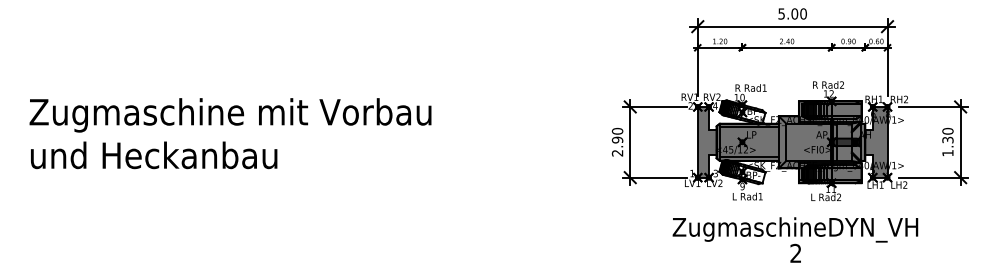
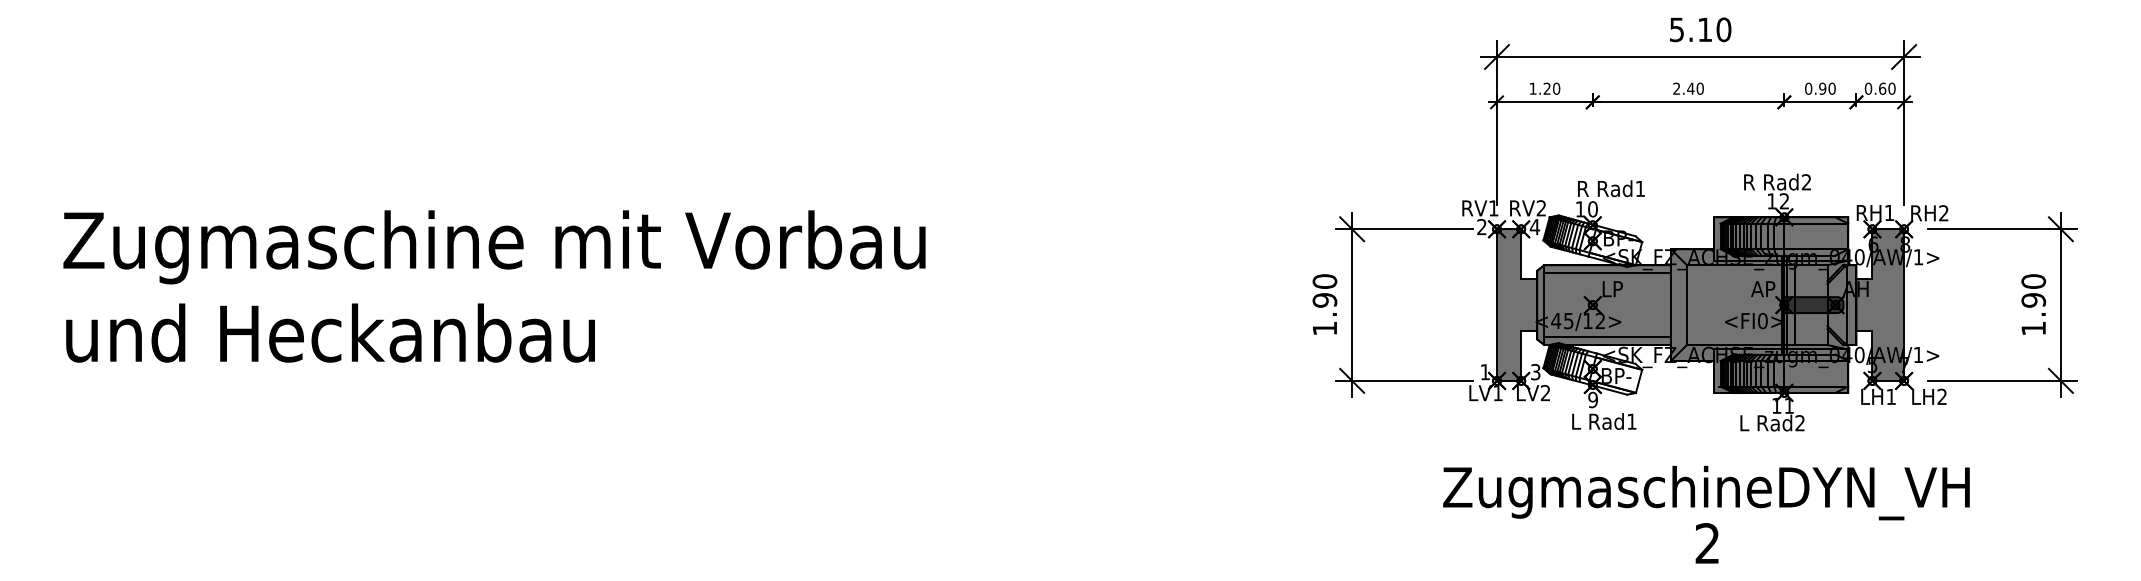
text: (794, 13) -> (1704, 28), 5.00 -> 5.10
text: (947, 139) -> (2032, 299), 1.30 -> 1.90
text: (617, 153) -> (1324, 329), 2.90 -> 1.90

